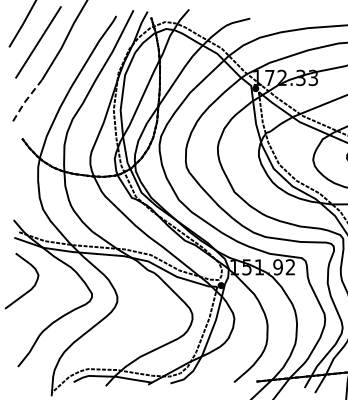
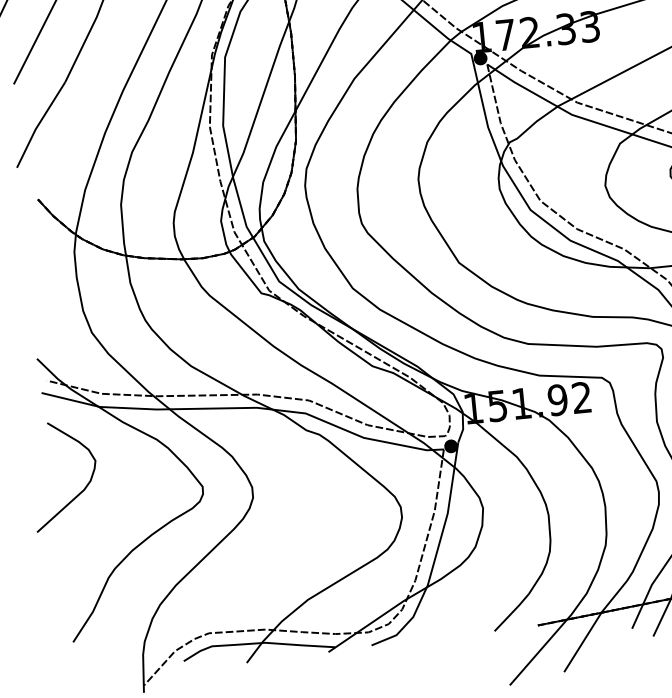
line: (26, 100) -> (39, 124), dashed -> solid

